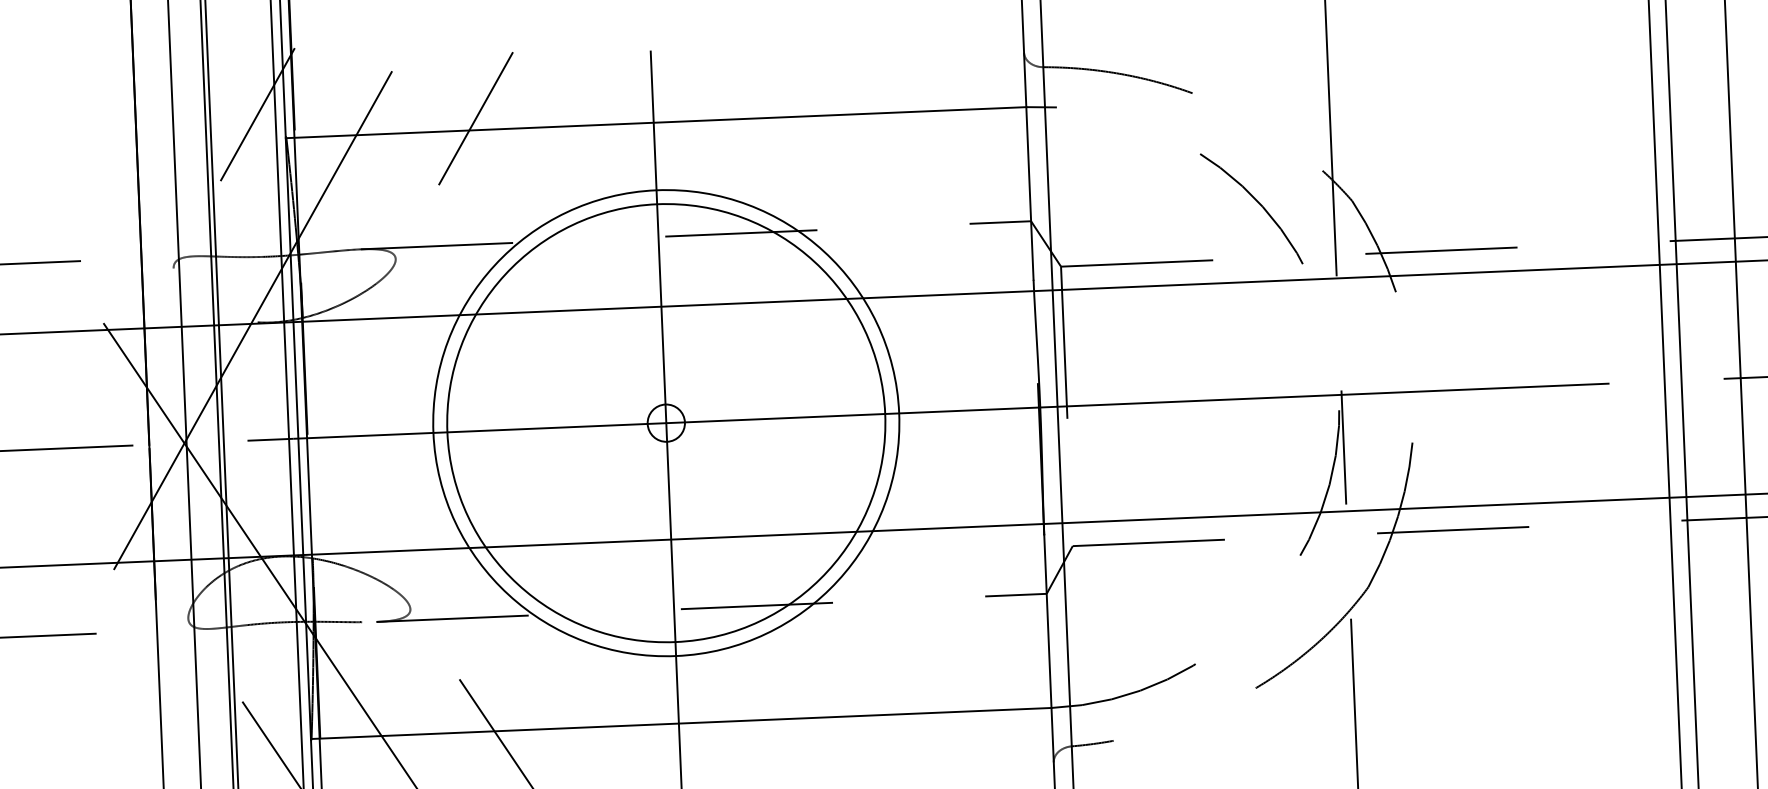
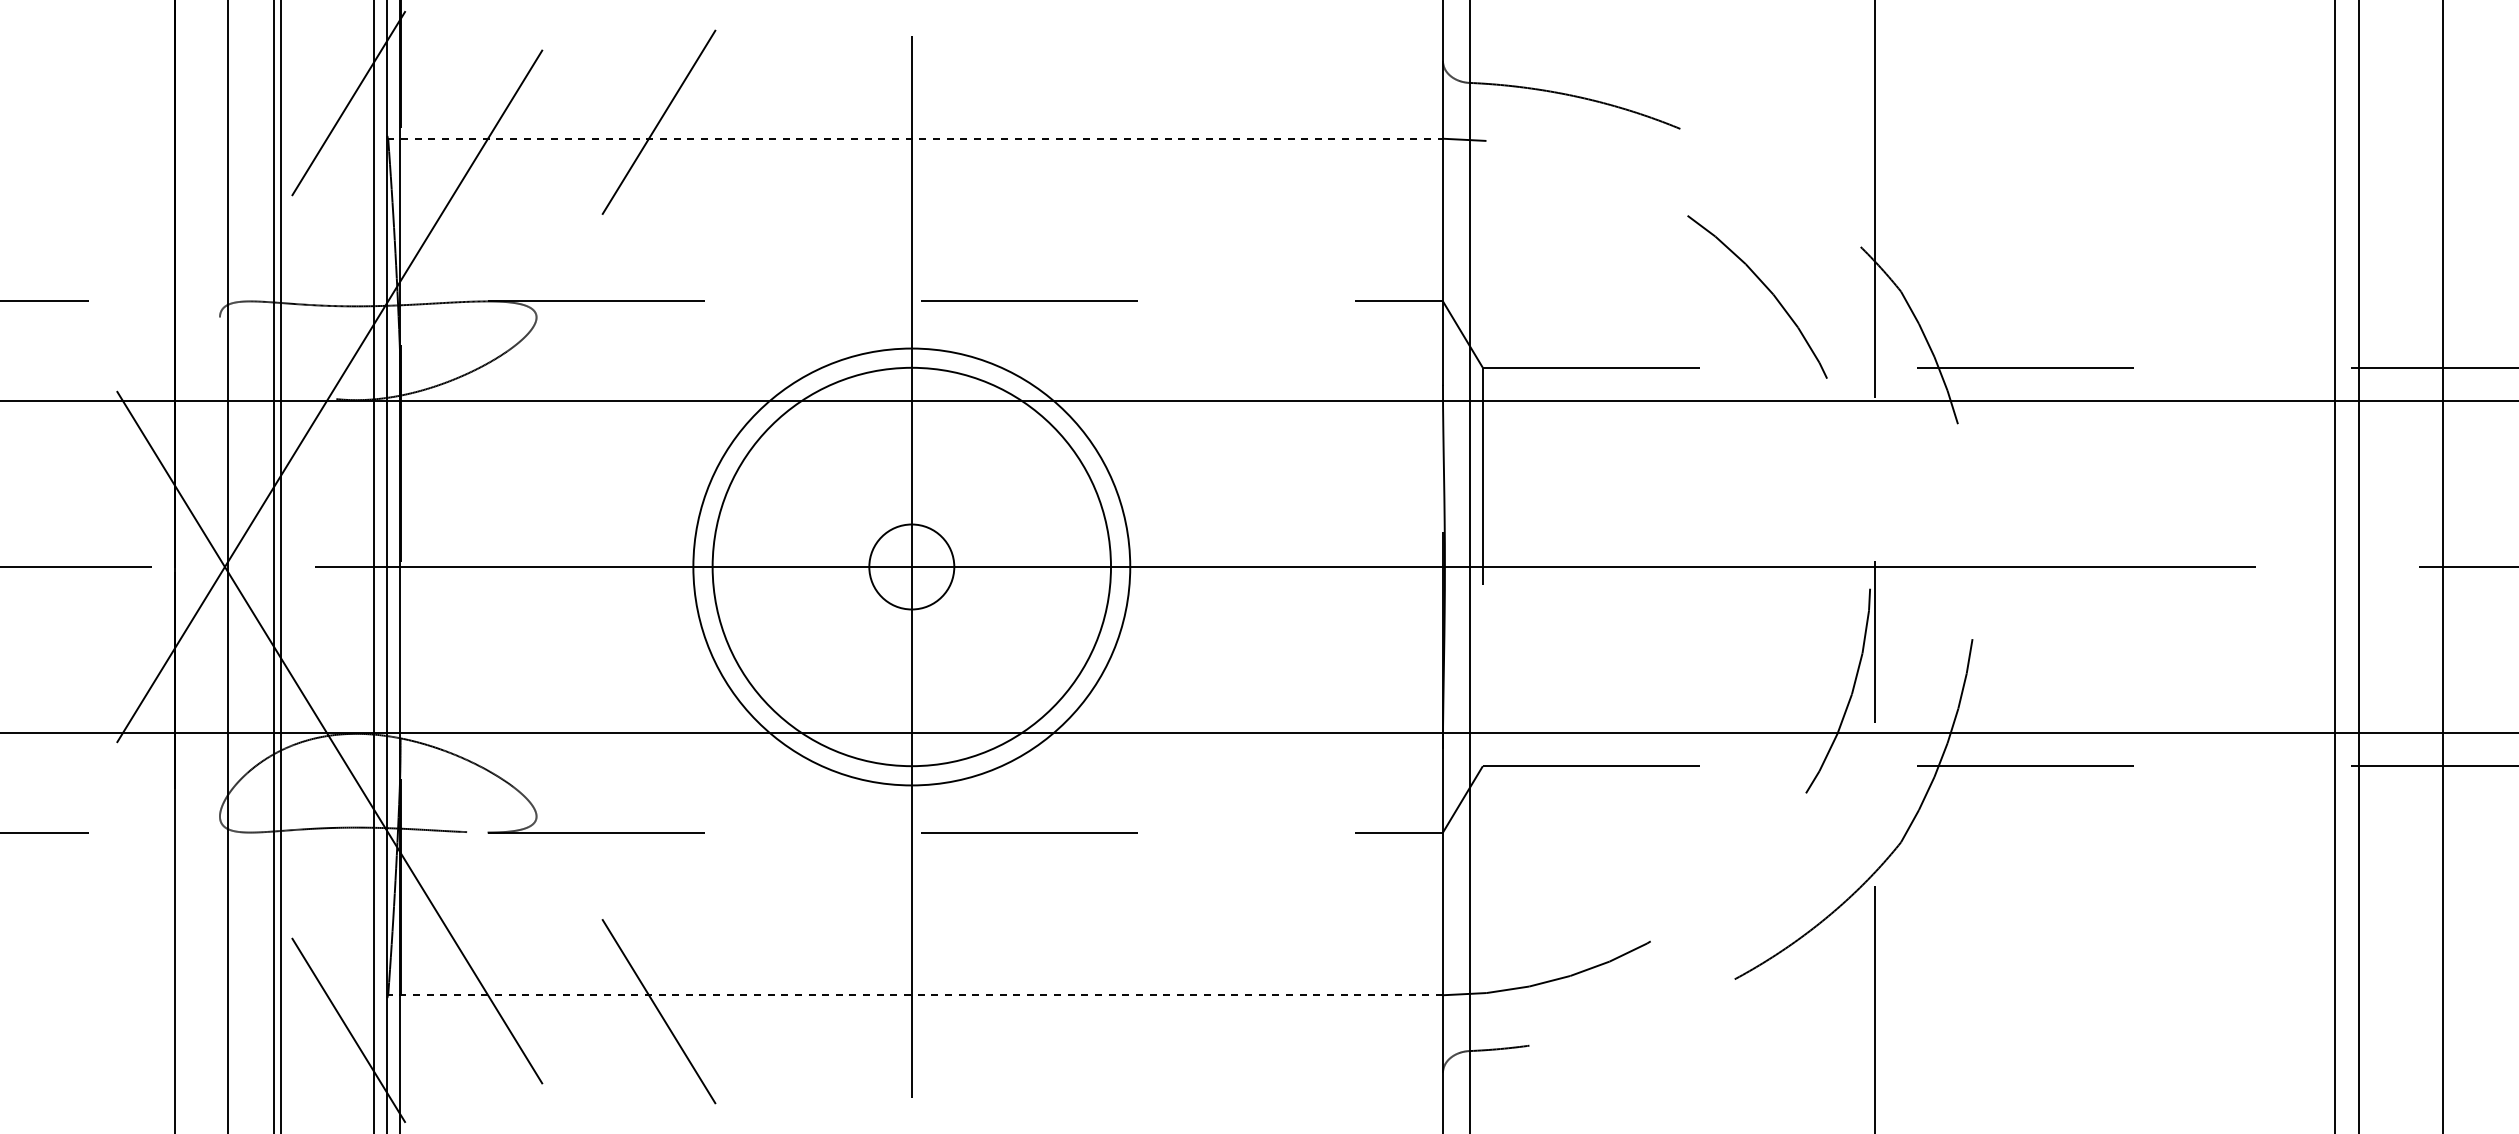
line: (656, 122) -> (915, 138), solid -> dashed
circle: (666, 422) -> (911, 566), size x0.6
circle: (666, 422) -> (911, 566), size x0.7
circle: (666, 422) -> (911, 566), size x1.6
line: (681, 723) -> (915, 995), solid -> dashed

